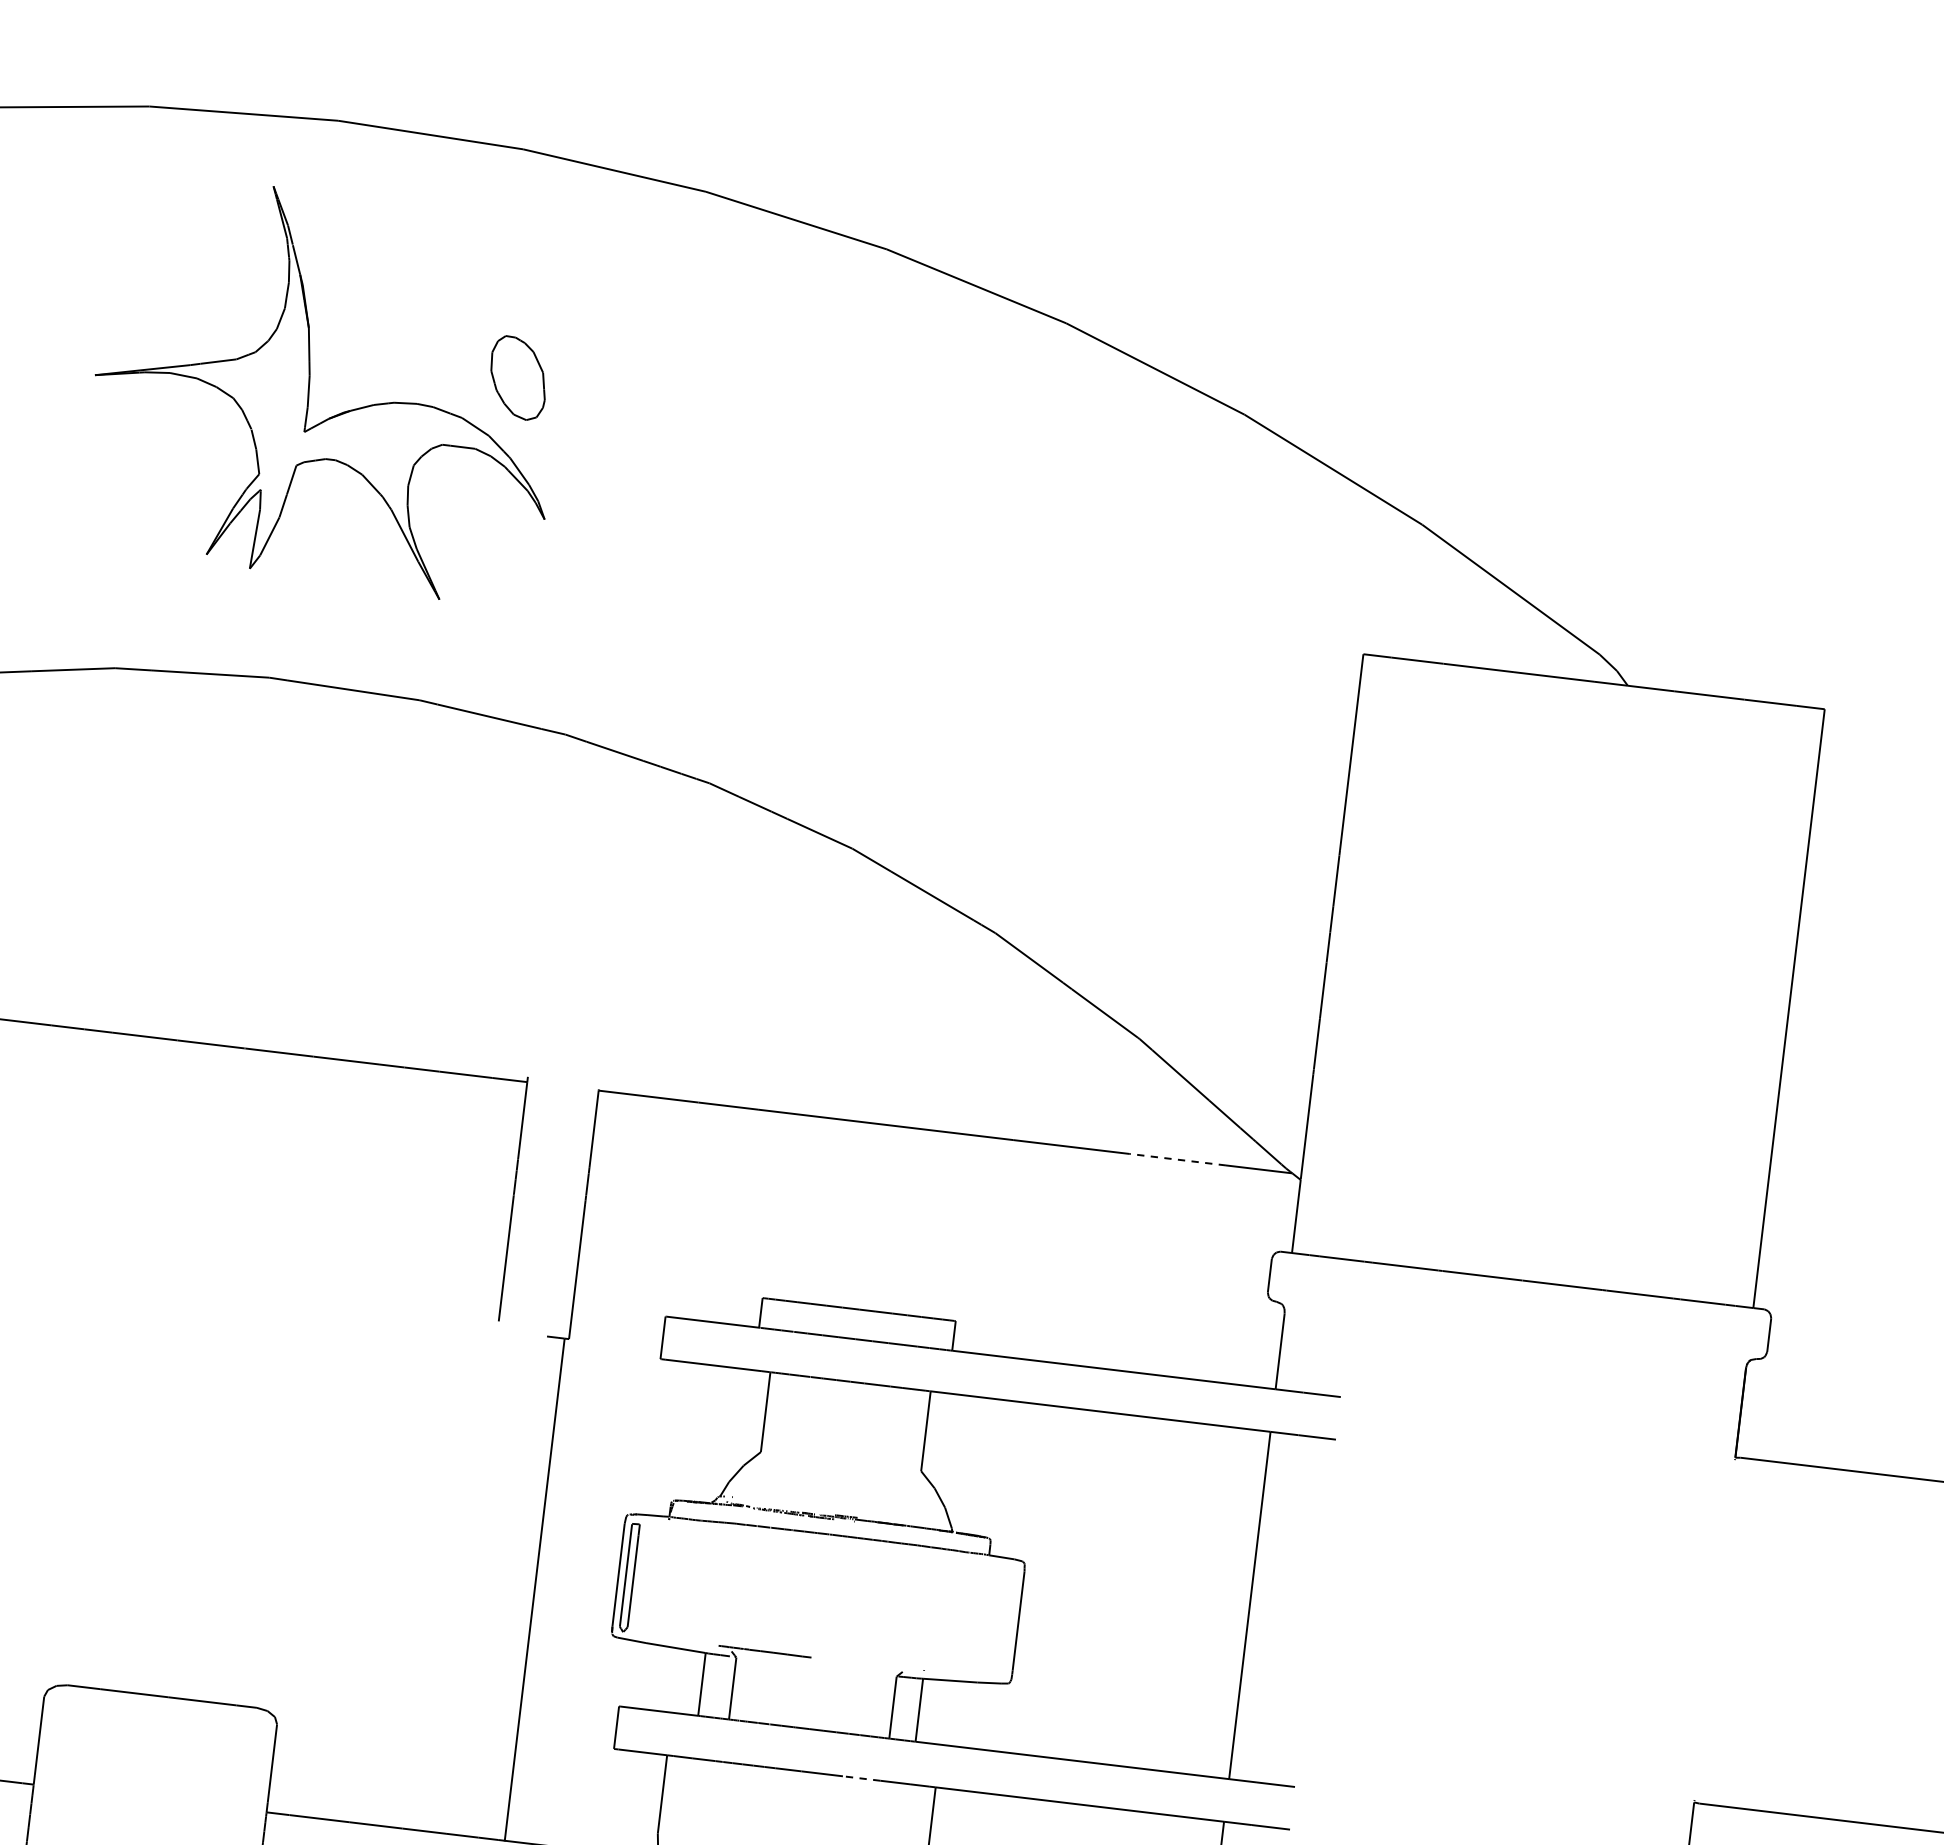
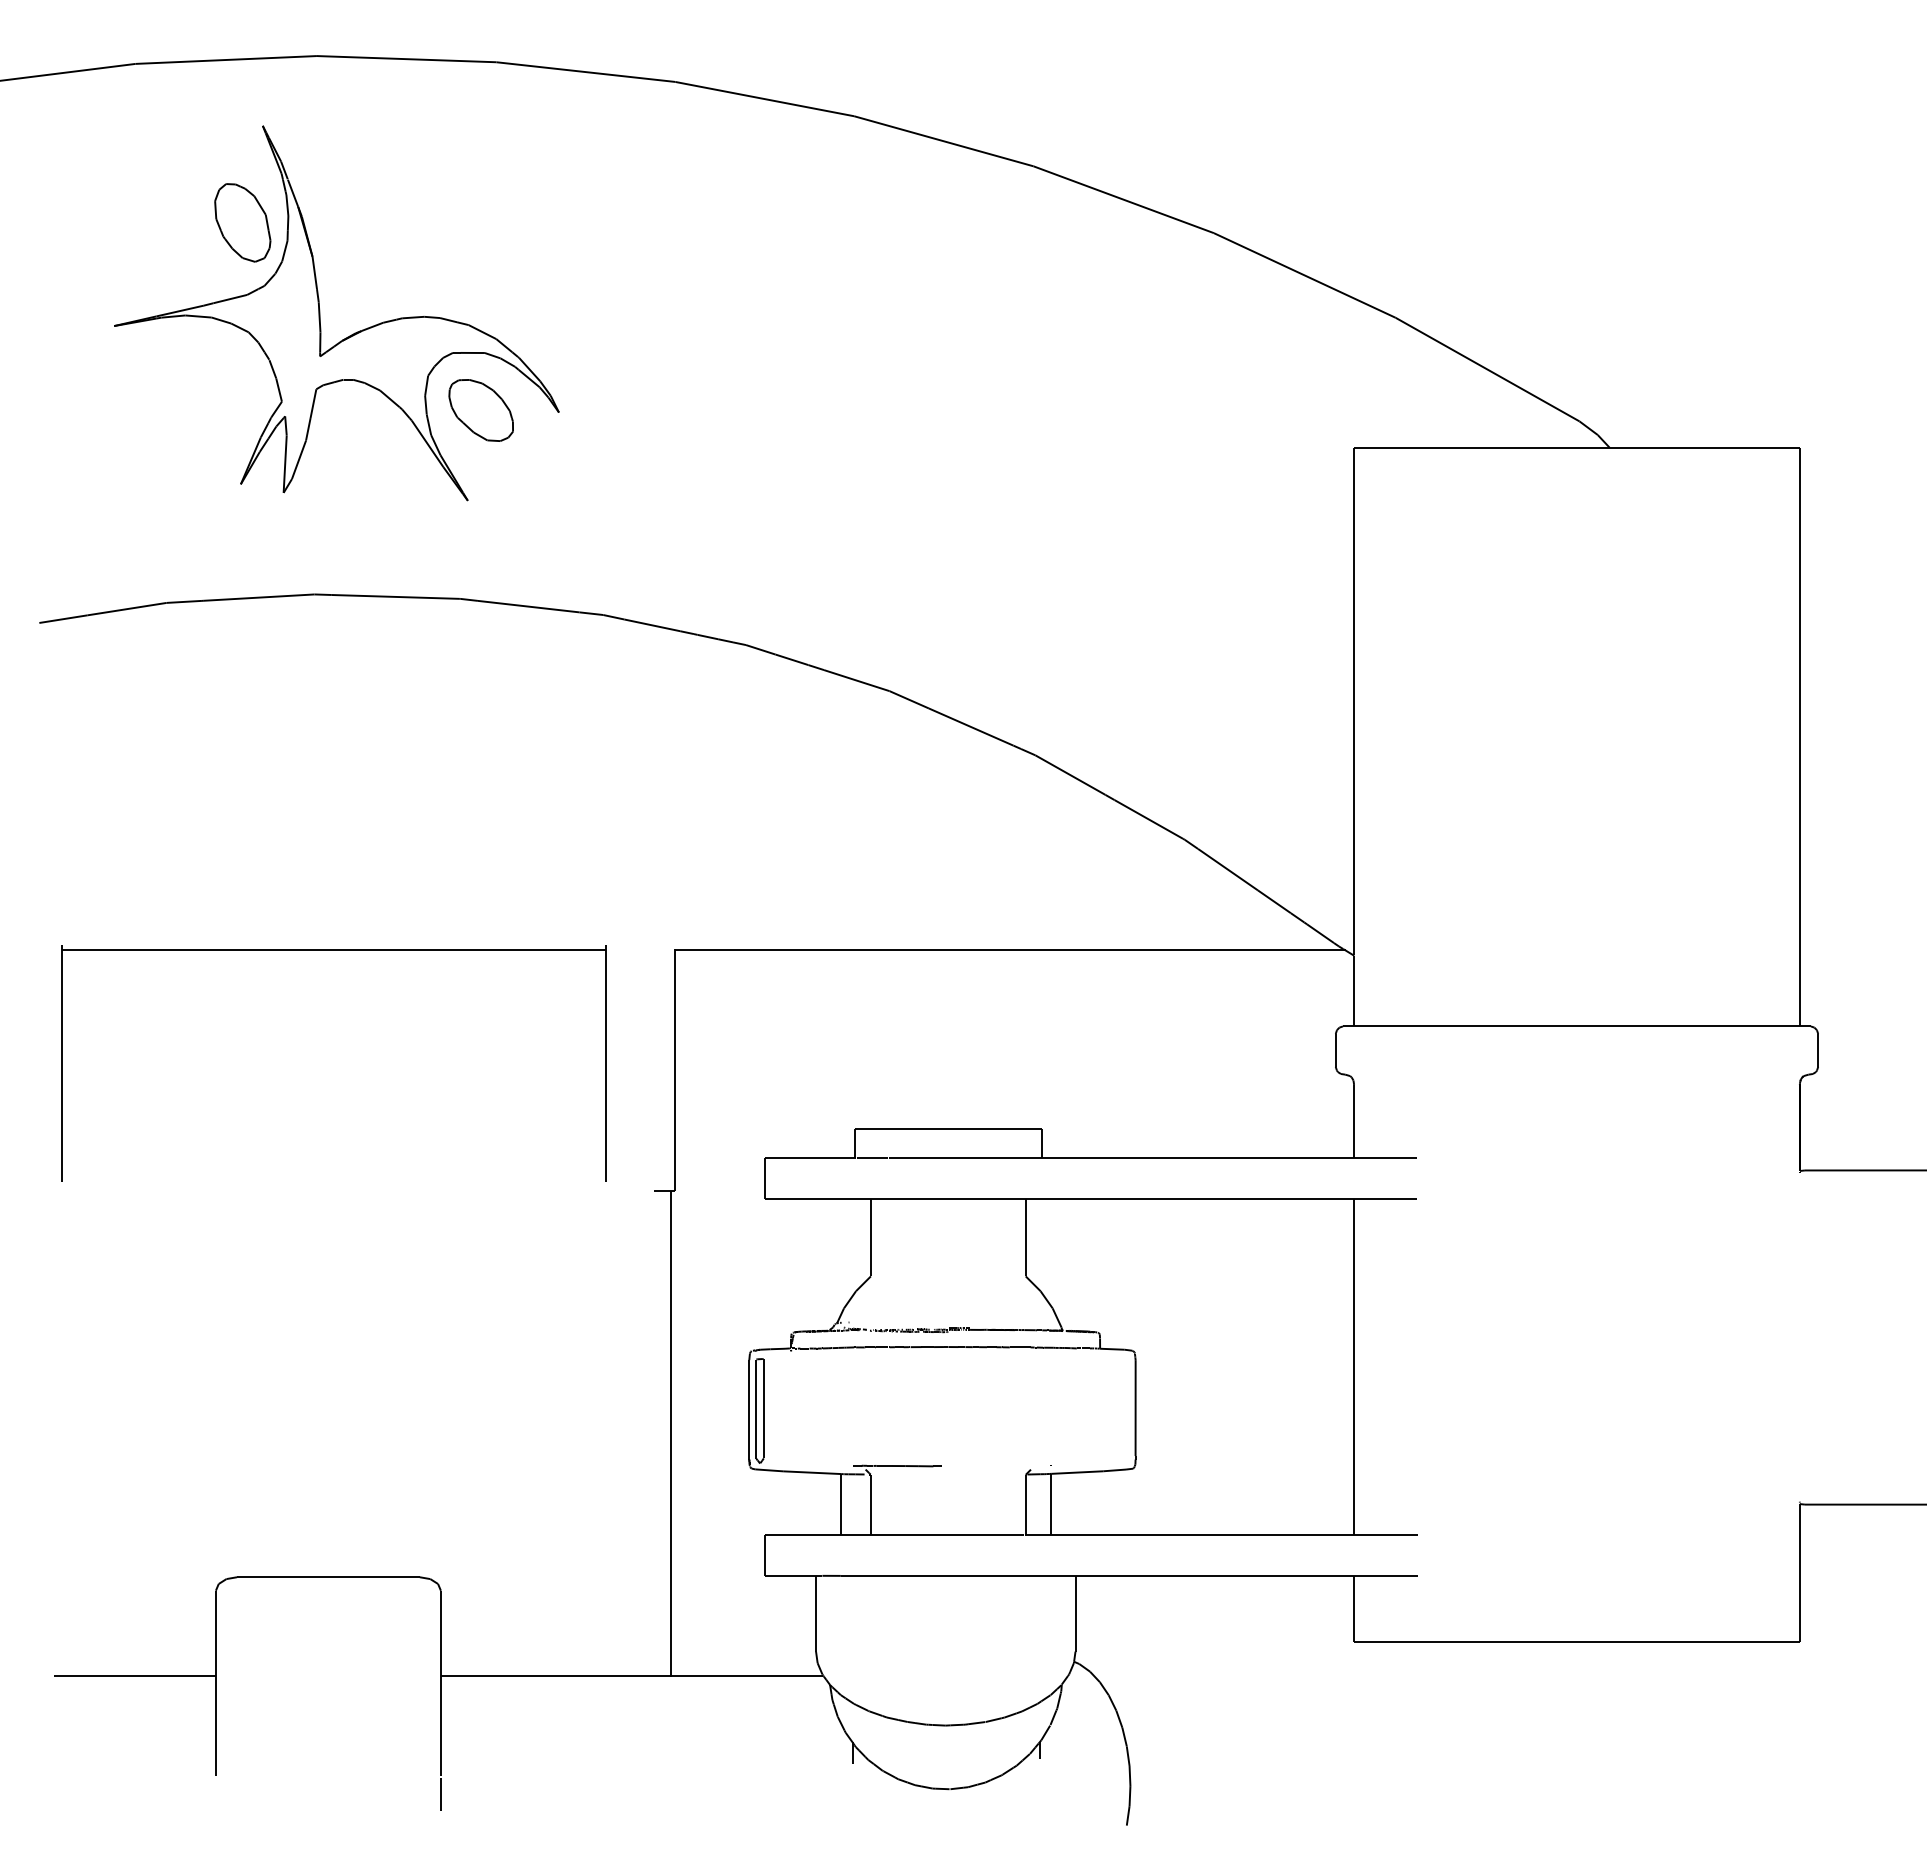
part: (518, 377) -> (242, 222), moved
part: (463, 507) -> (480, 410), added
line: (1177, 1159) -> (1234, 950), dashed -> solid
line: (861, 1778) -> (1003, 1575), dashed -> solid

